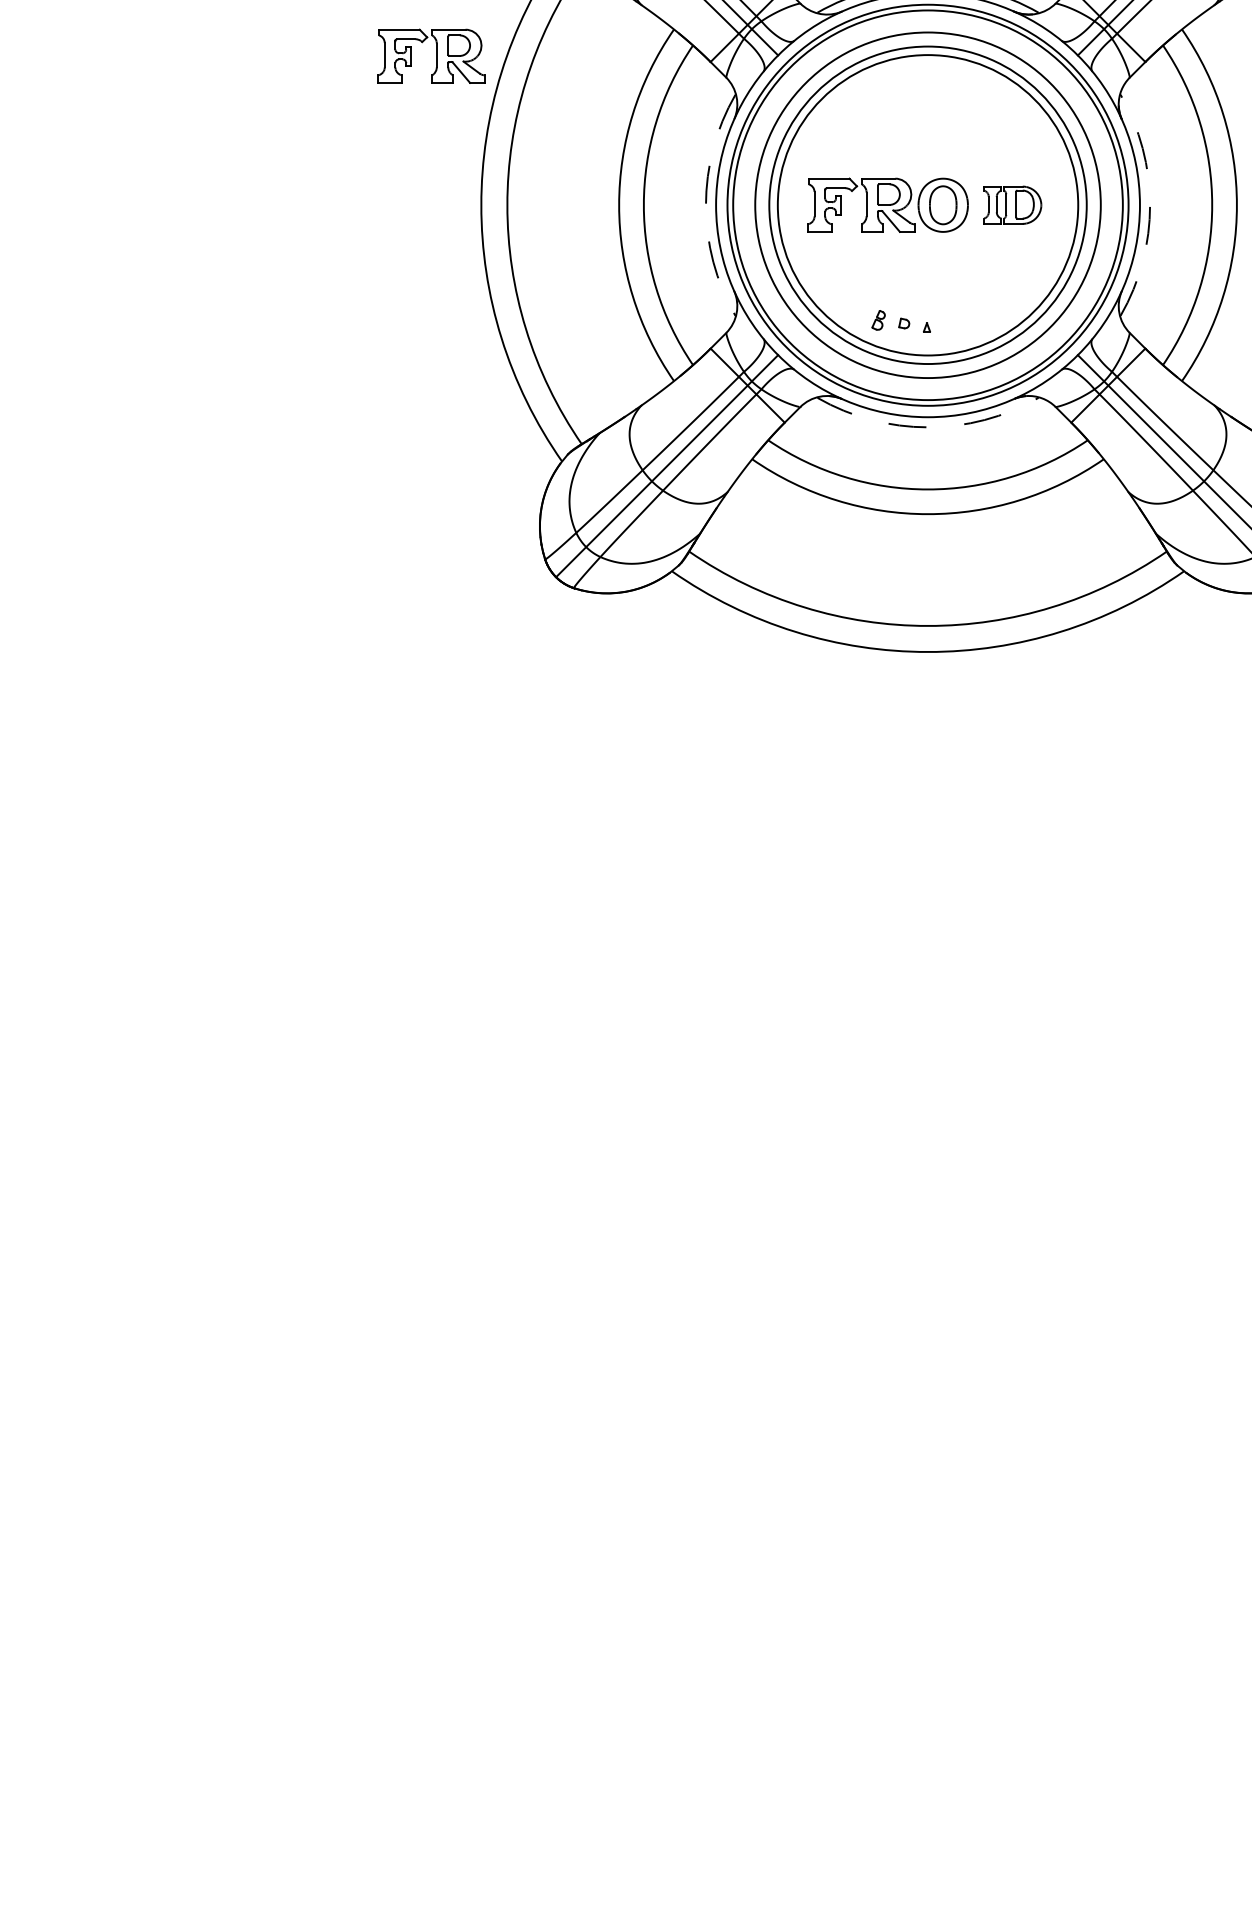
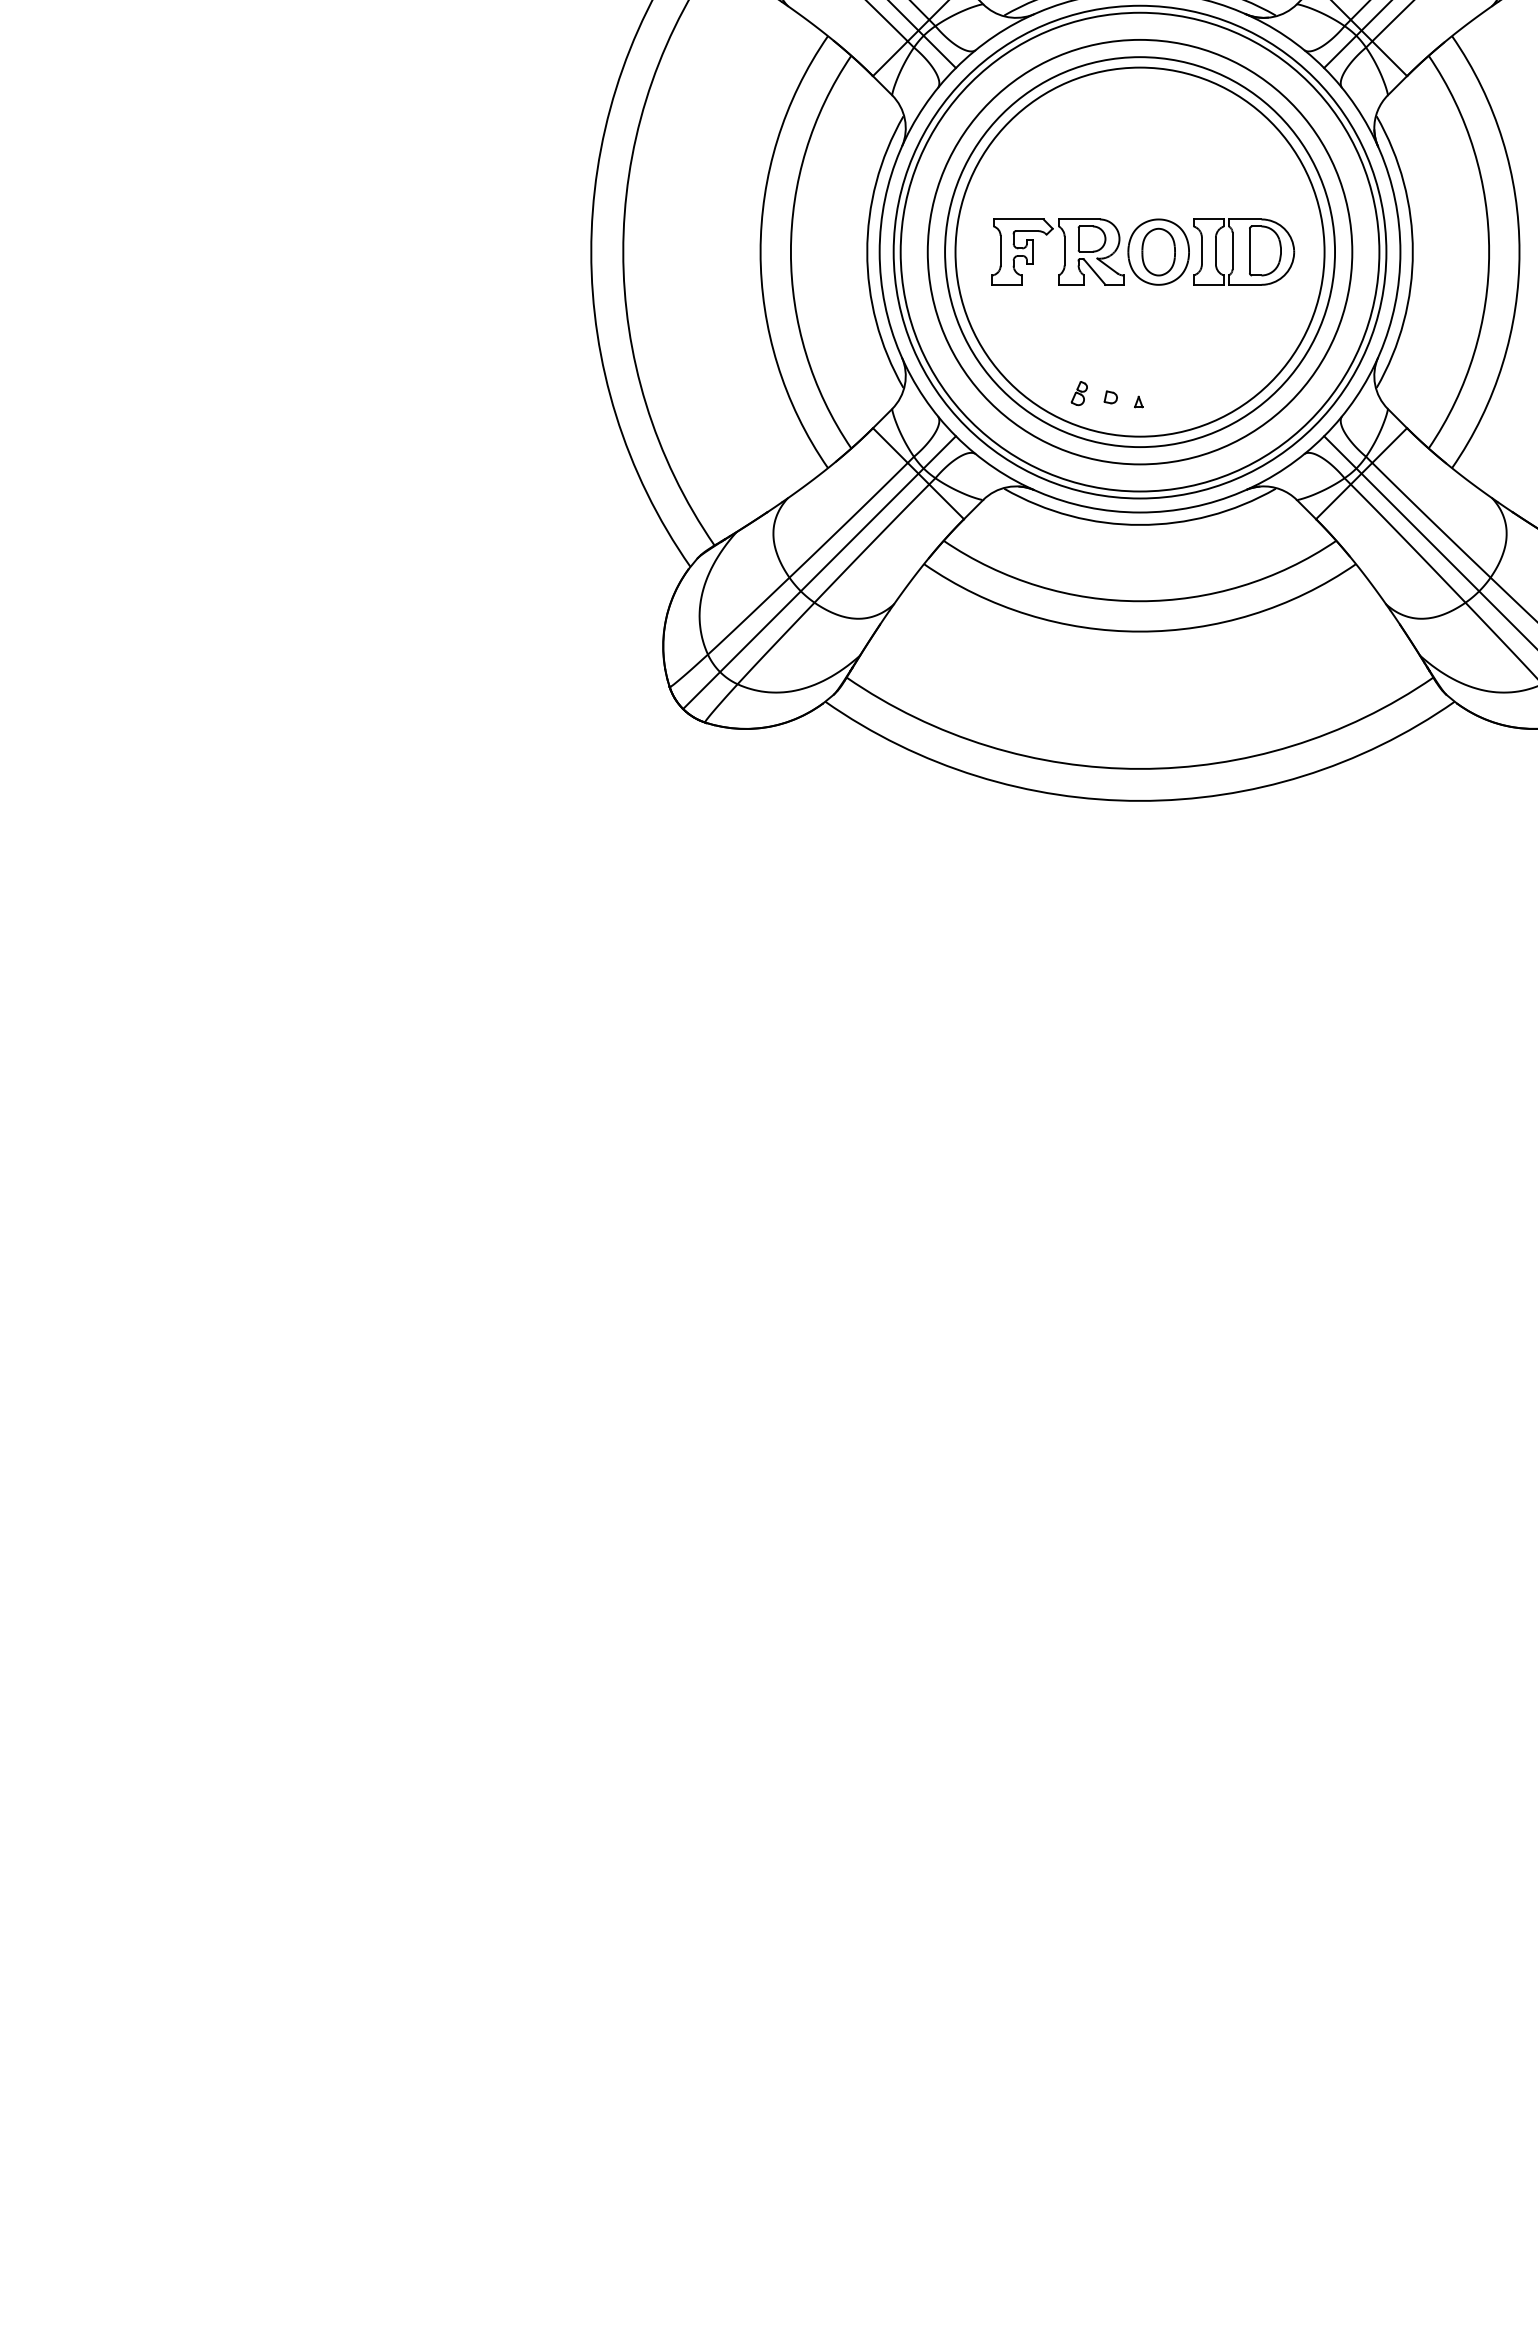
part: (436, 55) -> (536, 68), removed
part: (1013, 204) -> (1244, 251), size x1.43
arc: (706, 205) -> (867, 252), dashed -> solid
arc: (1149, 205) -> (1412, 252), dashed -> solid
arc: (928, 426) -> (1140, 524), dashed -> solid

